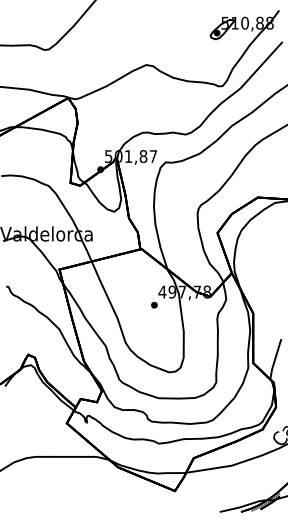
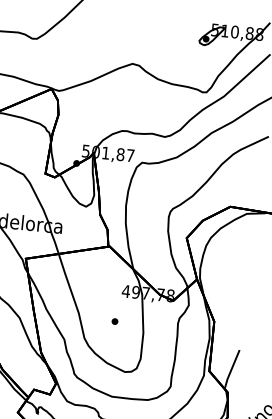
part: (154, 304) -> (115, 320), moved

